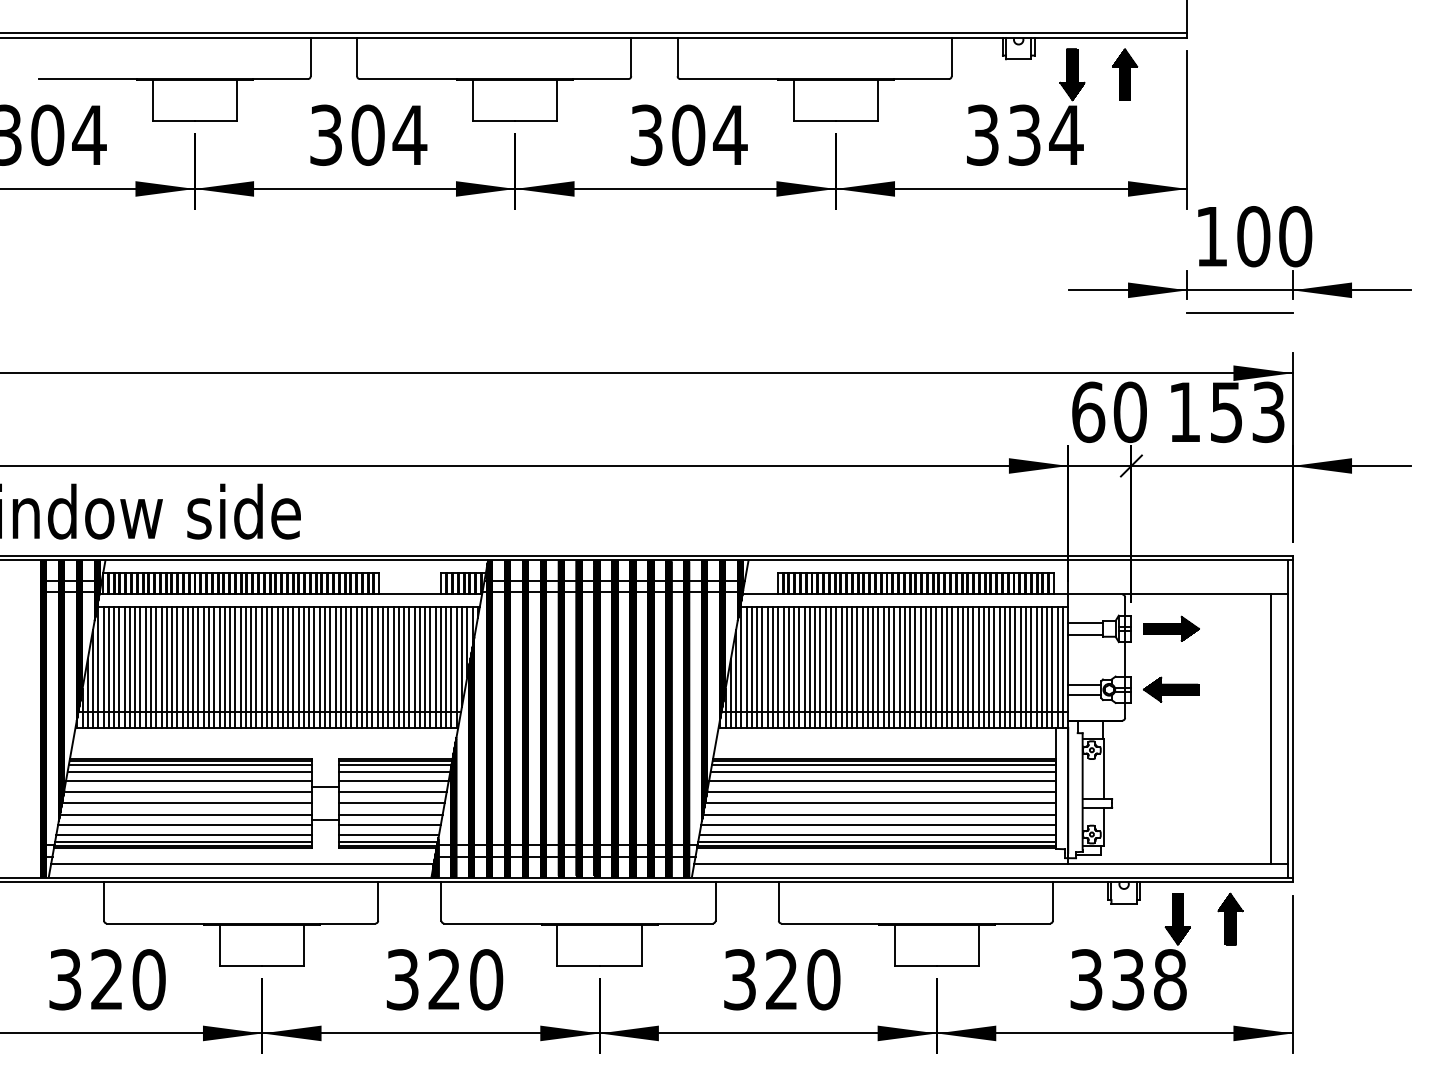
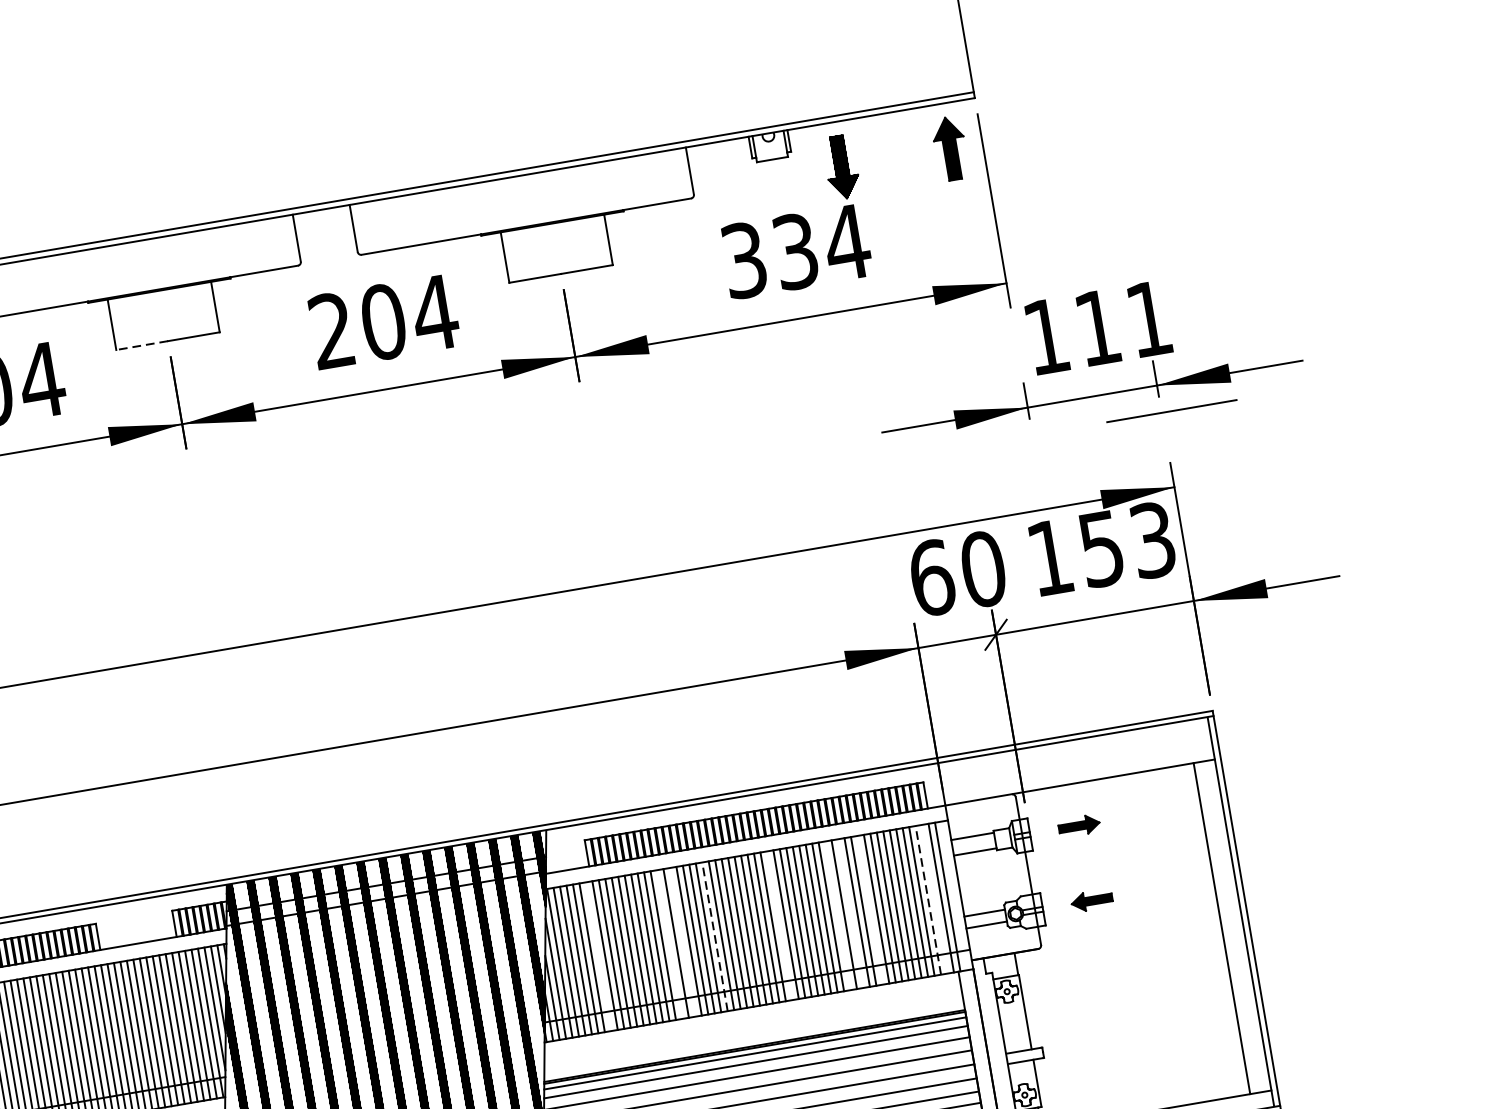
part: (1125, 74) -> (950, 148), moved
line: (493, 121) -> (141, 346), solid -> dashed
text: (646, 134) -> (331, 329), 304 -> 204
text: (1274, 236) -> (1123, 323), 100 -> 111
line: (1239, 312) -> (1171, 411), moved
part: (1171, 628) -> (1079, 825), size x0.6
line: (773, 666) -> (599, 955), removed
line: (831, 666) -> (670, 943), removed
line: (841, 666) -> (682, 941), removed
line: (920, 666) -> (779, 924), removed
line: (968, 666) -> (838, 914), removed
line: (978, 666) -> (850, 912), removed
line: (994, 666) -> (870, 909), removed
line: (1047, 666) -> (935, 898), removed
line: (1062, 666) -> (953, 895), removed
line: (867, 667) -> (714, 937), solid -> dashed
line: (1041, 667) -> (927, 900), solid -> dashed
part: (1171, 689) -> (1092, 900), size x0.6

